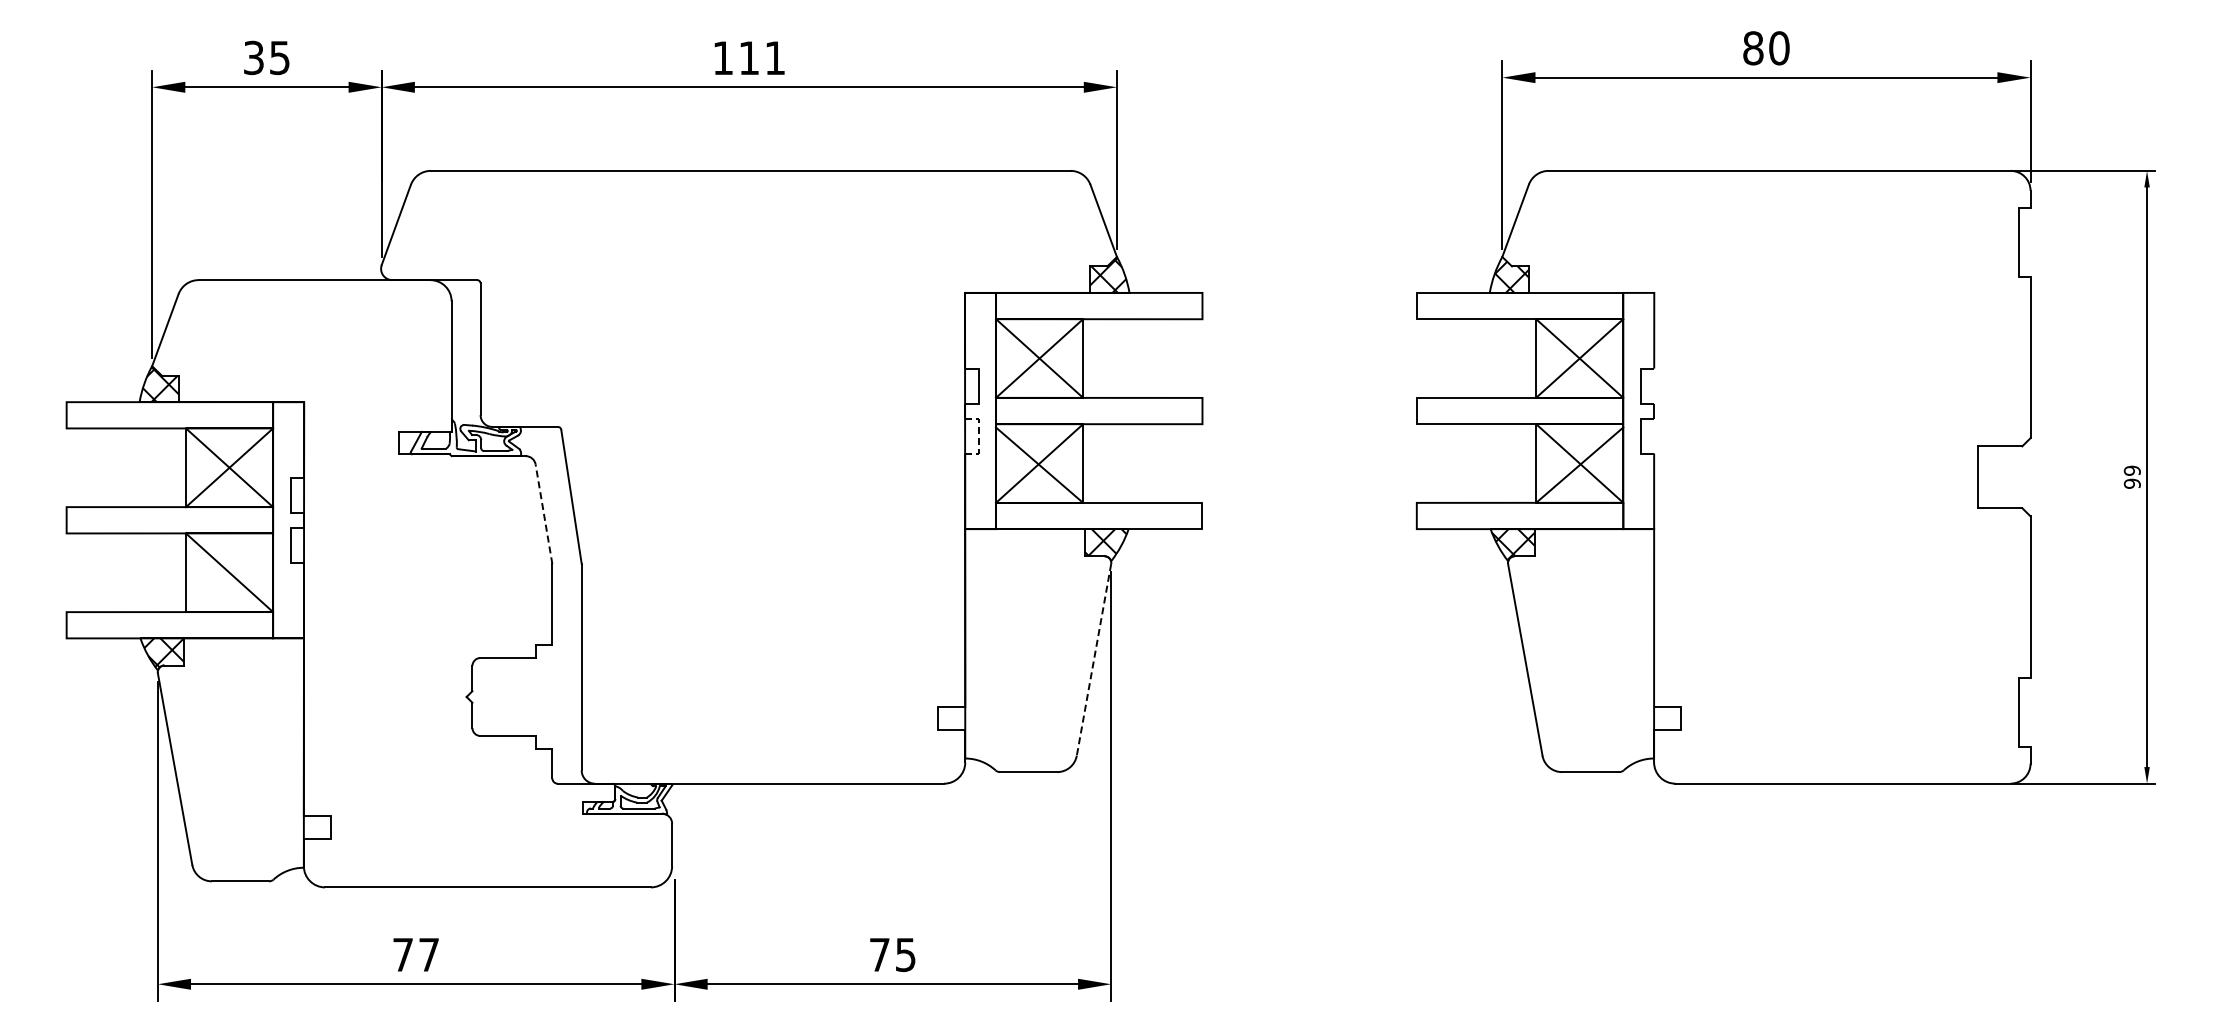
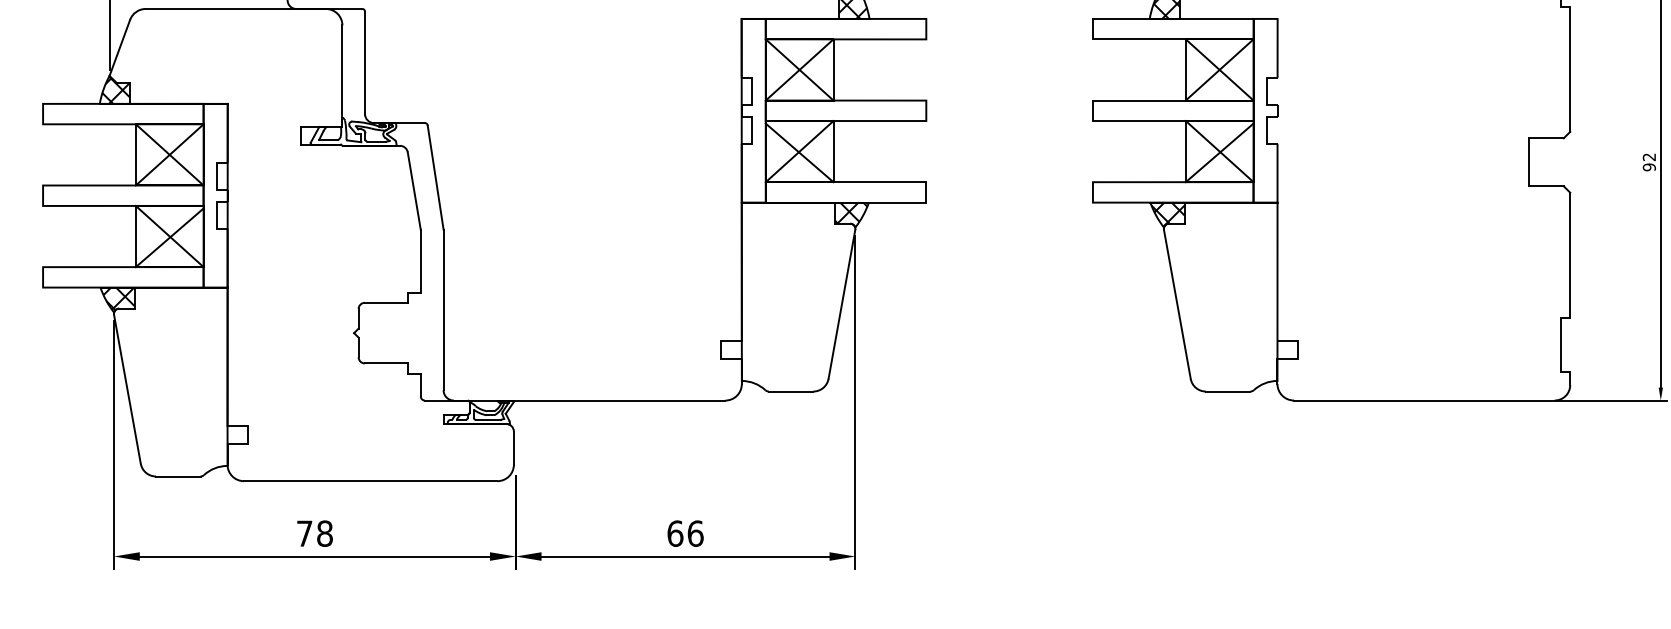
line: (978, 435) -> (752, 129), dashed -> solid
text: (2132, 470) -> (1649, 157), 99 -> 92
line: (544, 514) -> (414, 191), dashed -> solid
line: (229, 574) -> (169, 237), added
line: (1093, 660) -> (841, 304), dashed -> solid
text: (429, 954) -> (325, 533), 77 -> 78
text: (892, 954) -> (685, 533), 75 -> 66

